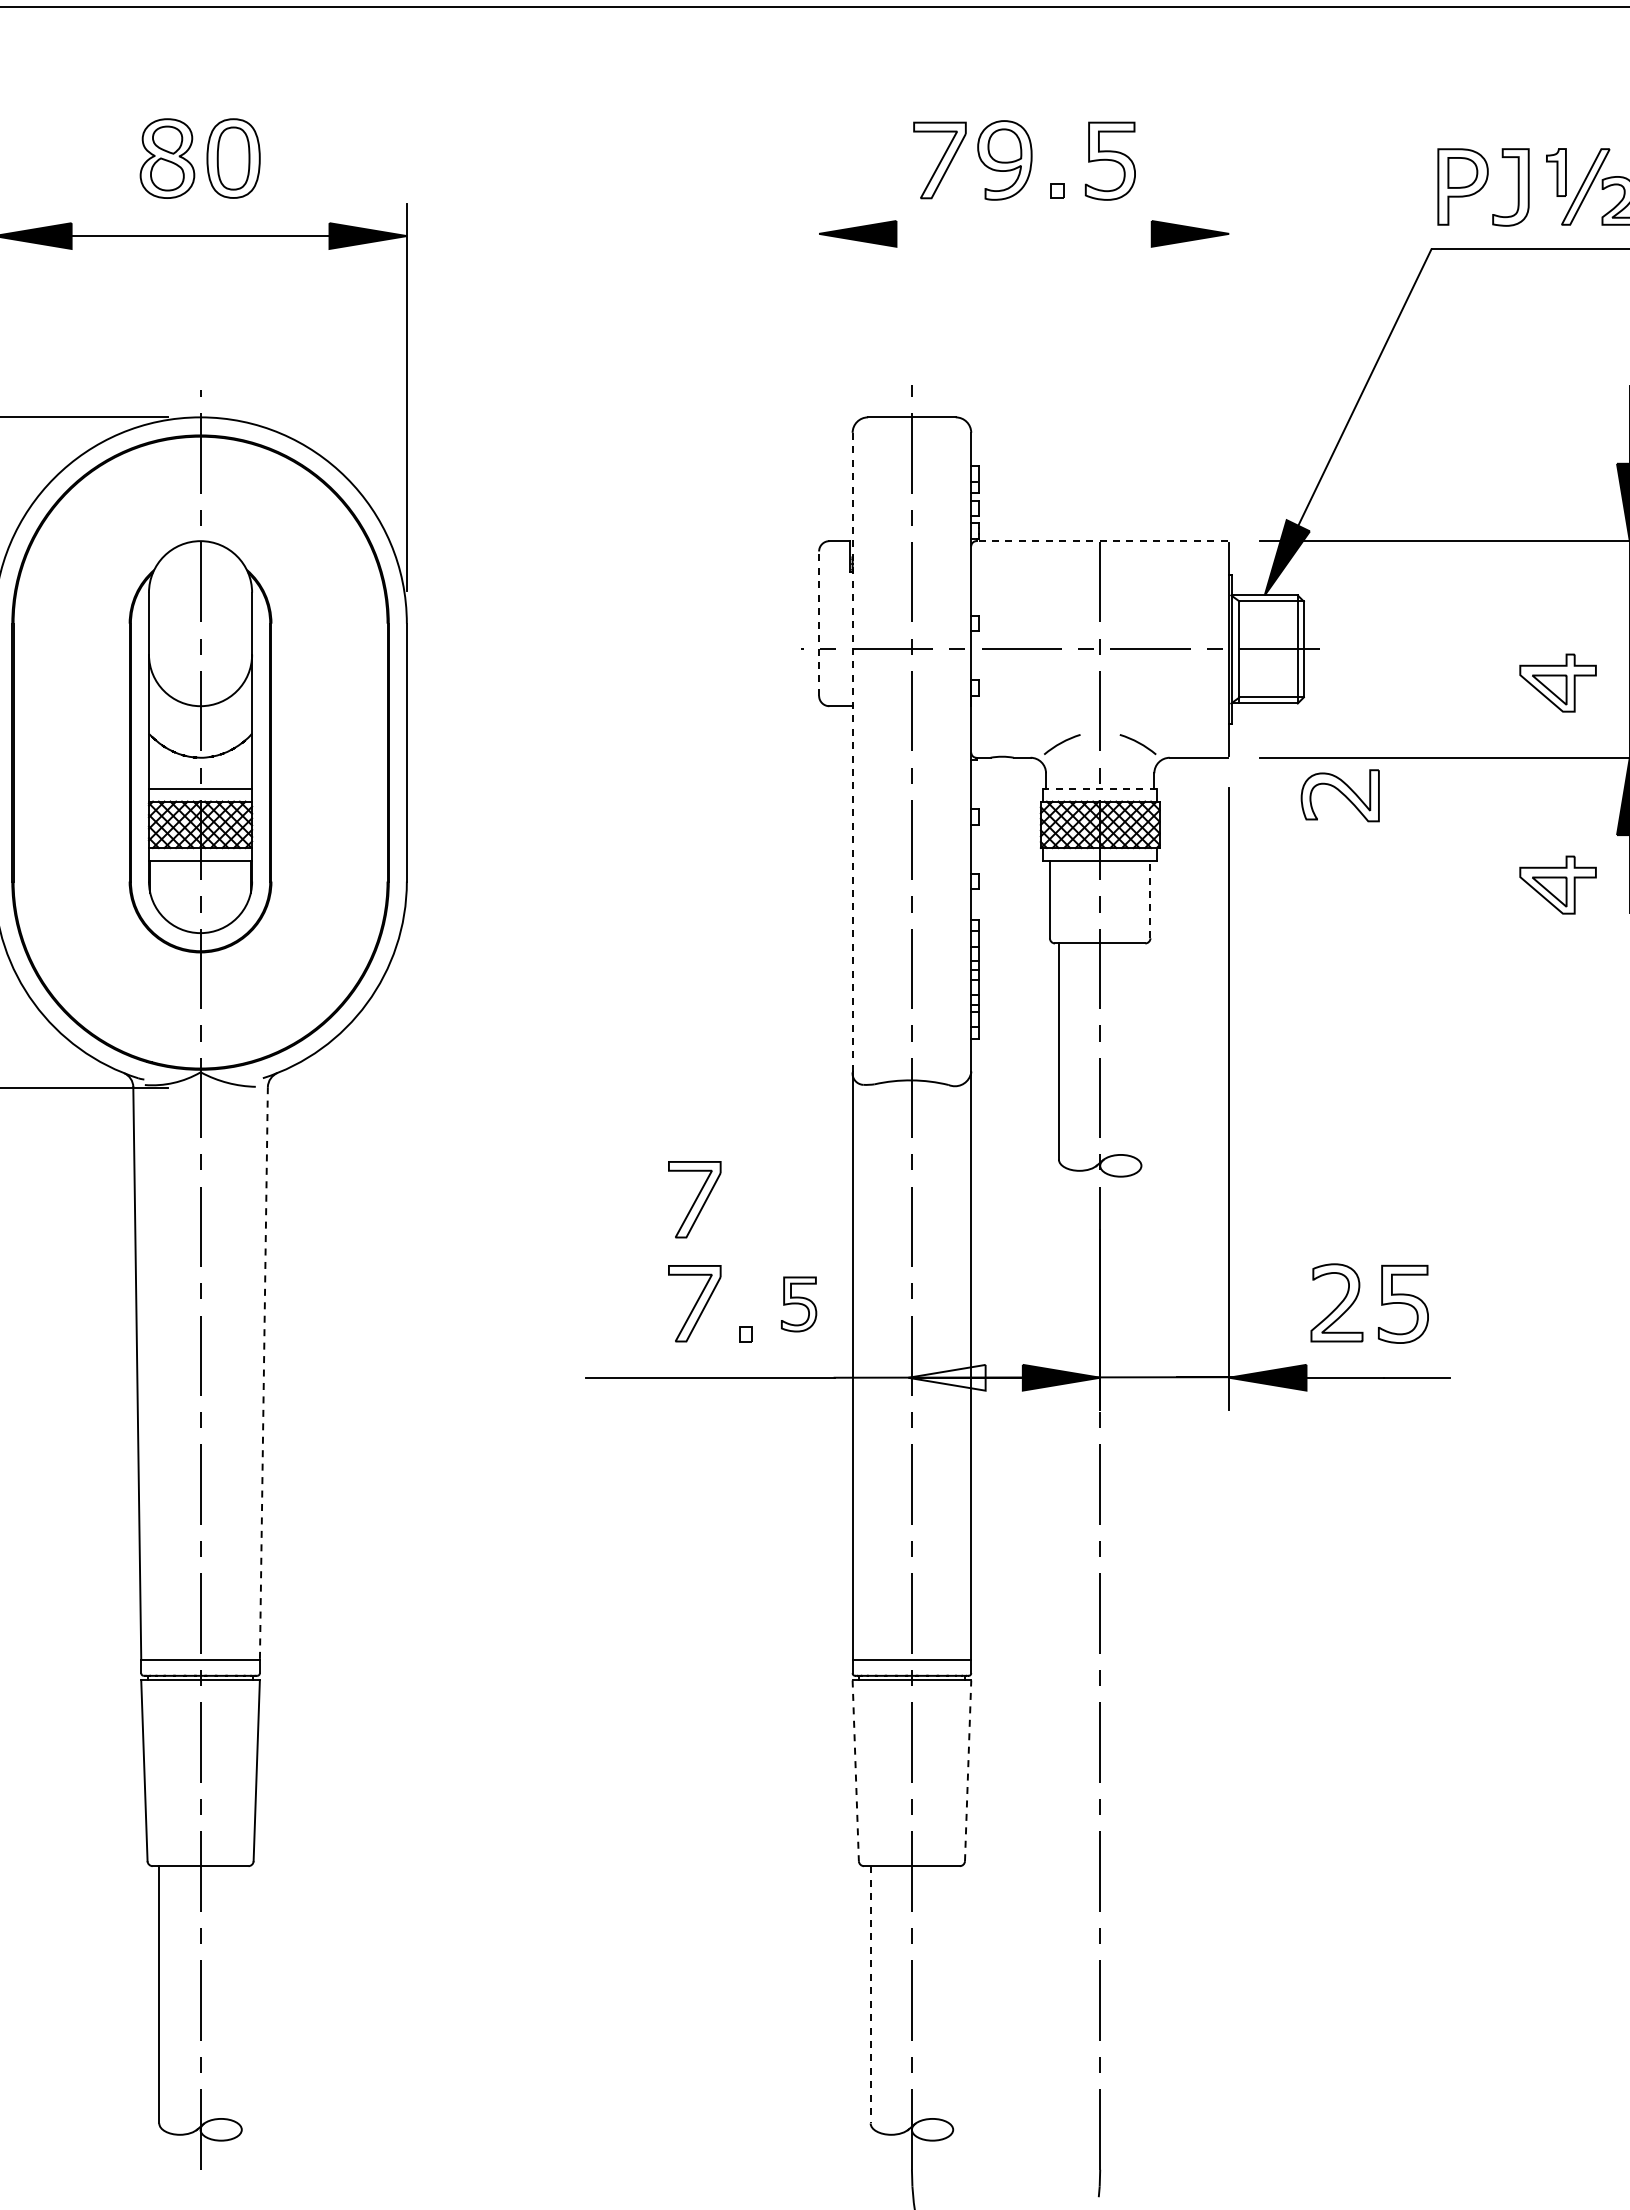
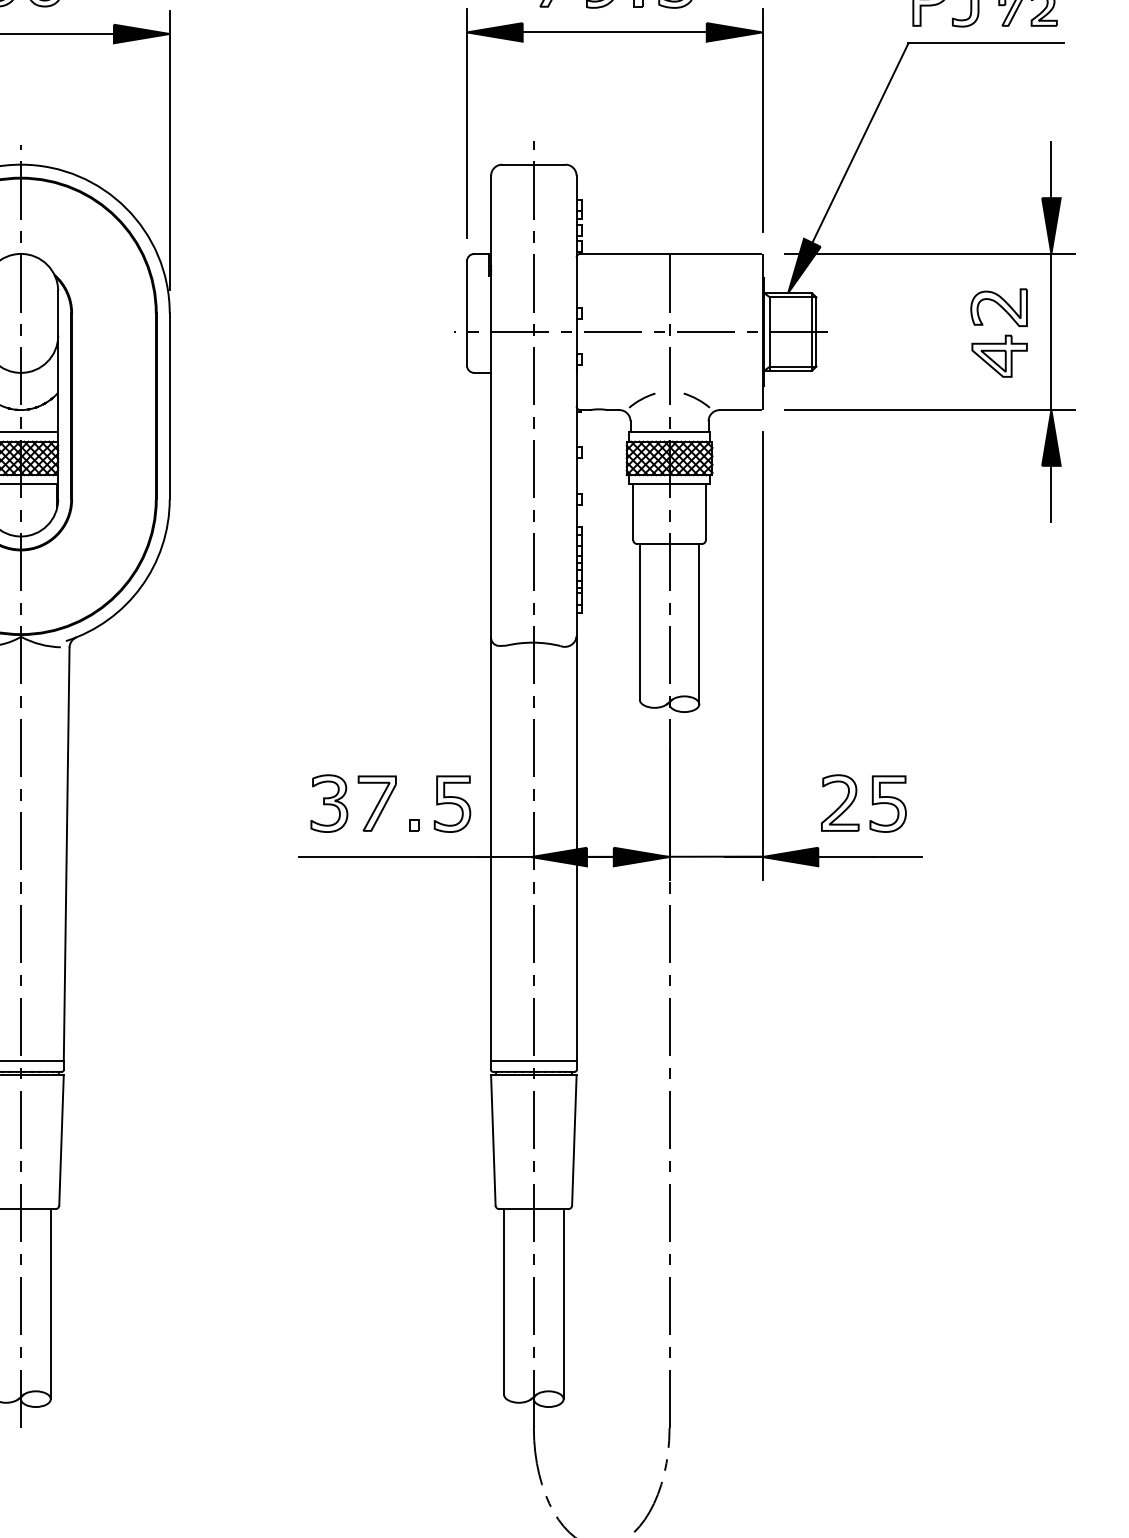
line: (1023, 233) -> (614, 32), added
line: (1229, 355) -> (762, 120), added
line: (819, 360) -> (467, 123), added
line: (1102, 541) -> (671, 254), dashed -> solid
line: (819, 623) -> (467, 313), dashed -> solid
line: (852, 752) -> (491, 406), dashed -> solid
line: (1100, 788) -> (669, 432), dashed -> solid
part: (1339, 795) -> (998, 307), moved
part: (1557, 884) -> (999, 501), removed
line: (1150, 899) -> (705, 512), dashed -> solid
line: (1141, 1054) -> (699, 623), added
part: (694, 1199) -> (377, 728), removed
part: (628, 1303) -> (329, 803), added
part: (798, 1304) -> (452, 804), size x1.43
line: (263, 1373) -> (66, 853), dashed -> solid
fill: (946, 1377) -> (558, 856), added
line: (968, 1770) -> (574, 1140), dashed -> solid
line: (855, 1771) -> (493, 1140), dashed -> solid
line: (870, 1994) -> (503, 1301), dashed -> solid
line: (241, 1997) -> (50, 1303), added
line: (953, 1997) -> (563, 1303), added

